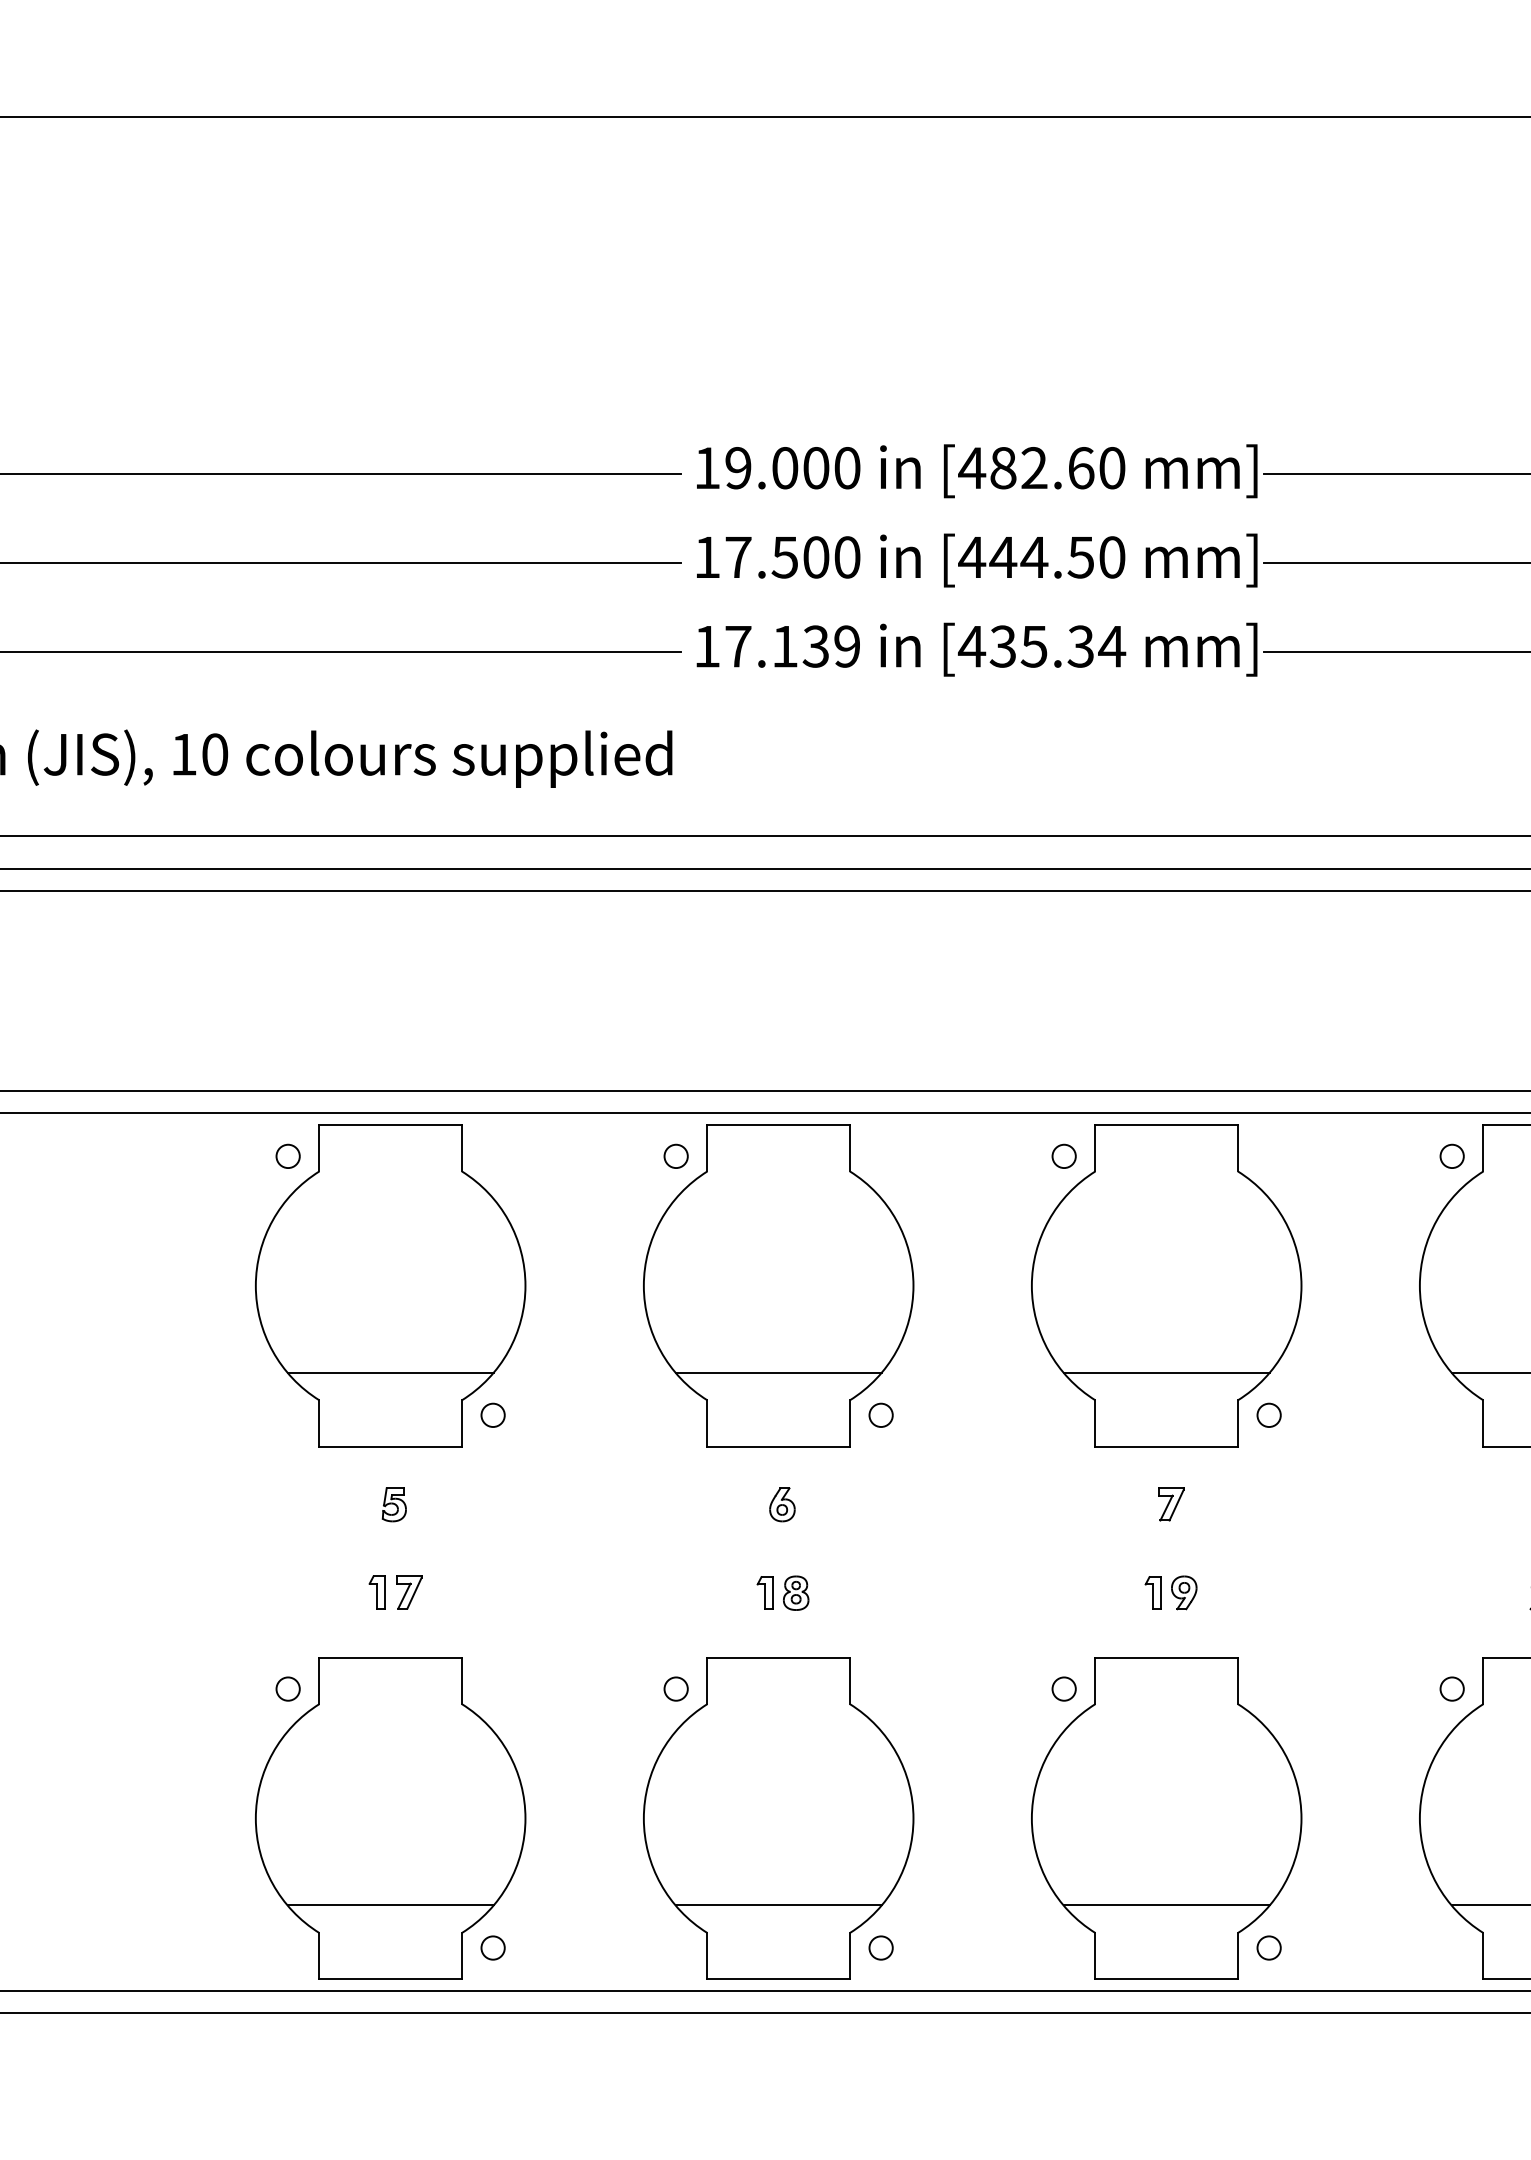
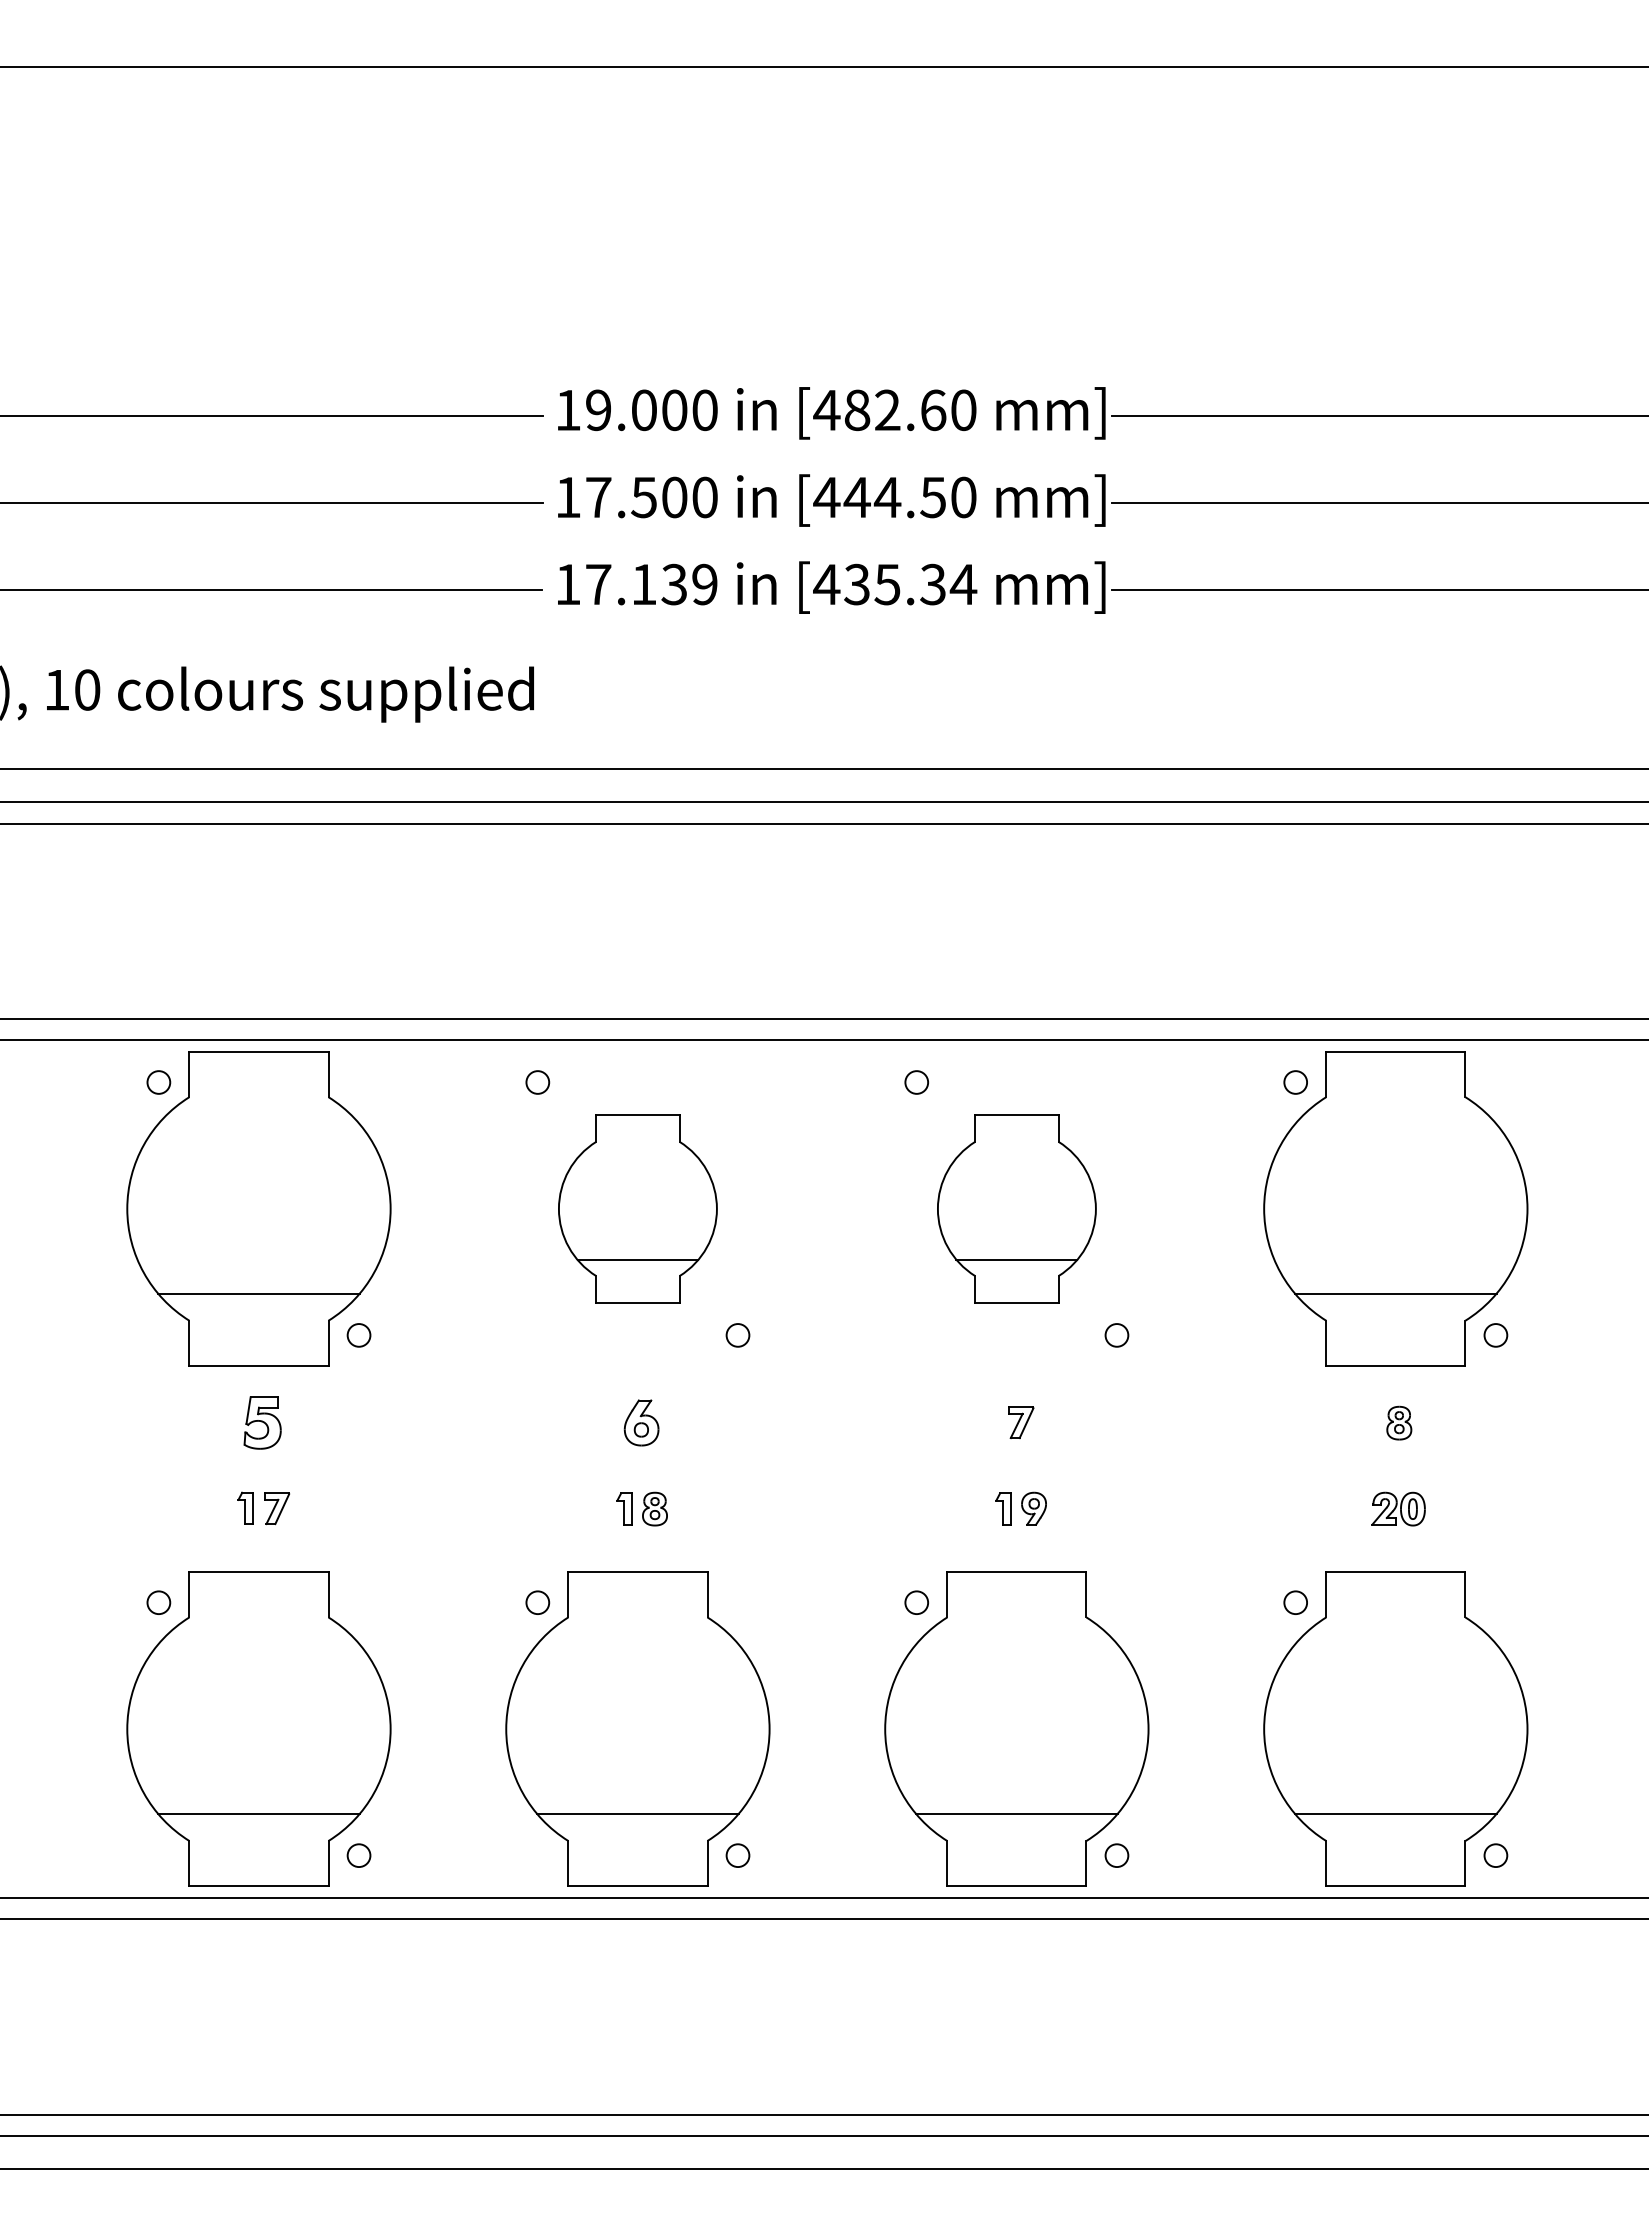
part: (778, 1285) -> (637, 1208), size x0.6
part: (1166, 1285) -> (1016, 1208), size x0.6
part: (394, 1504) -> (262, 1422), size x1.6
part: (782, 1504) -> (641, 1422), size x1.4

